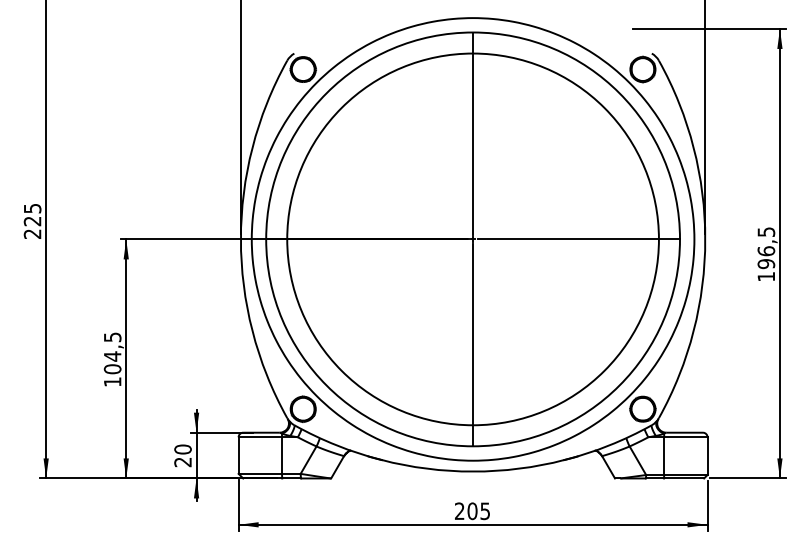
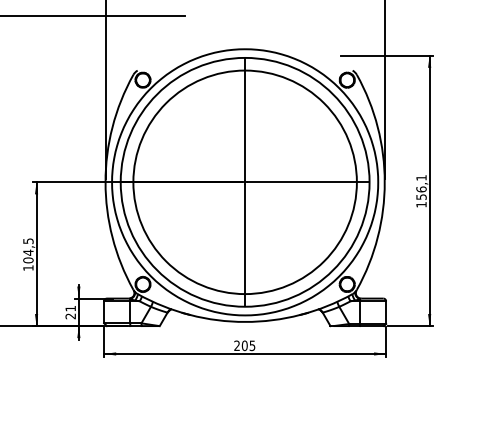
text: (766, 247) -> (421, 187), 196,5 -> 156,1
text: (182, 449) -> (70, 308), 20 -> 21

